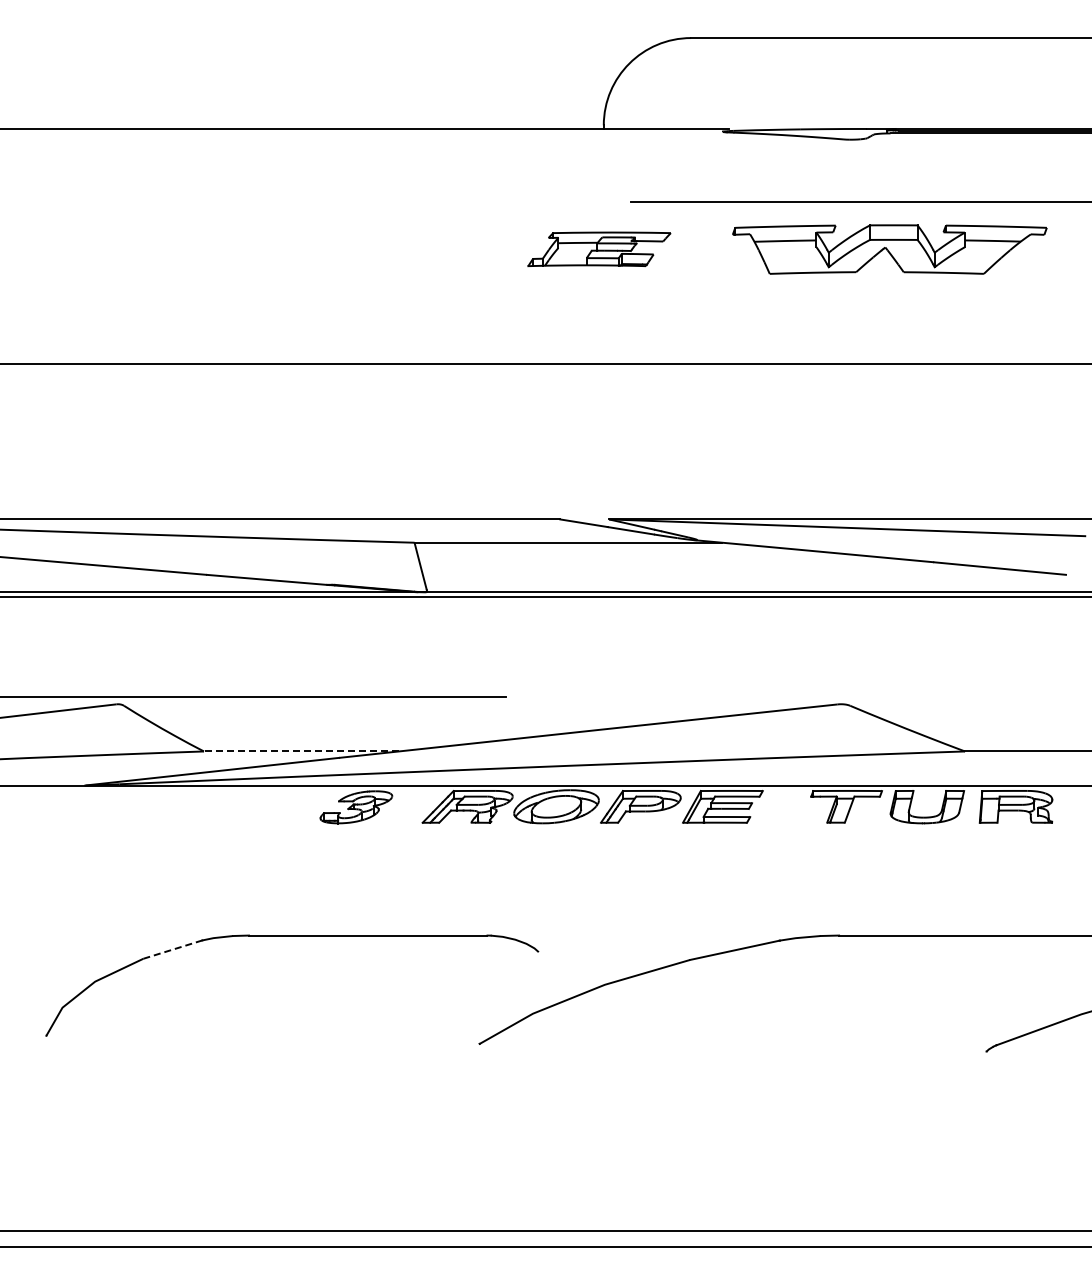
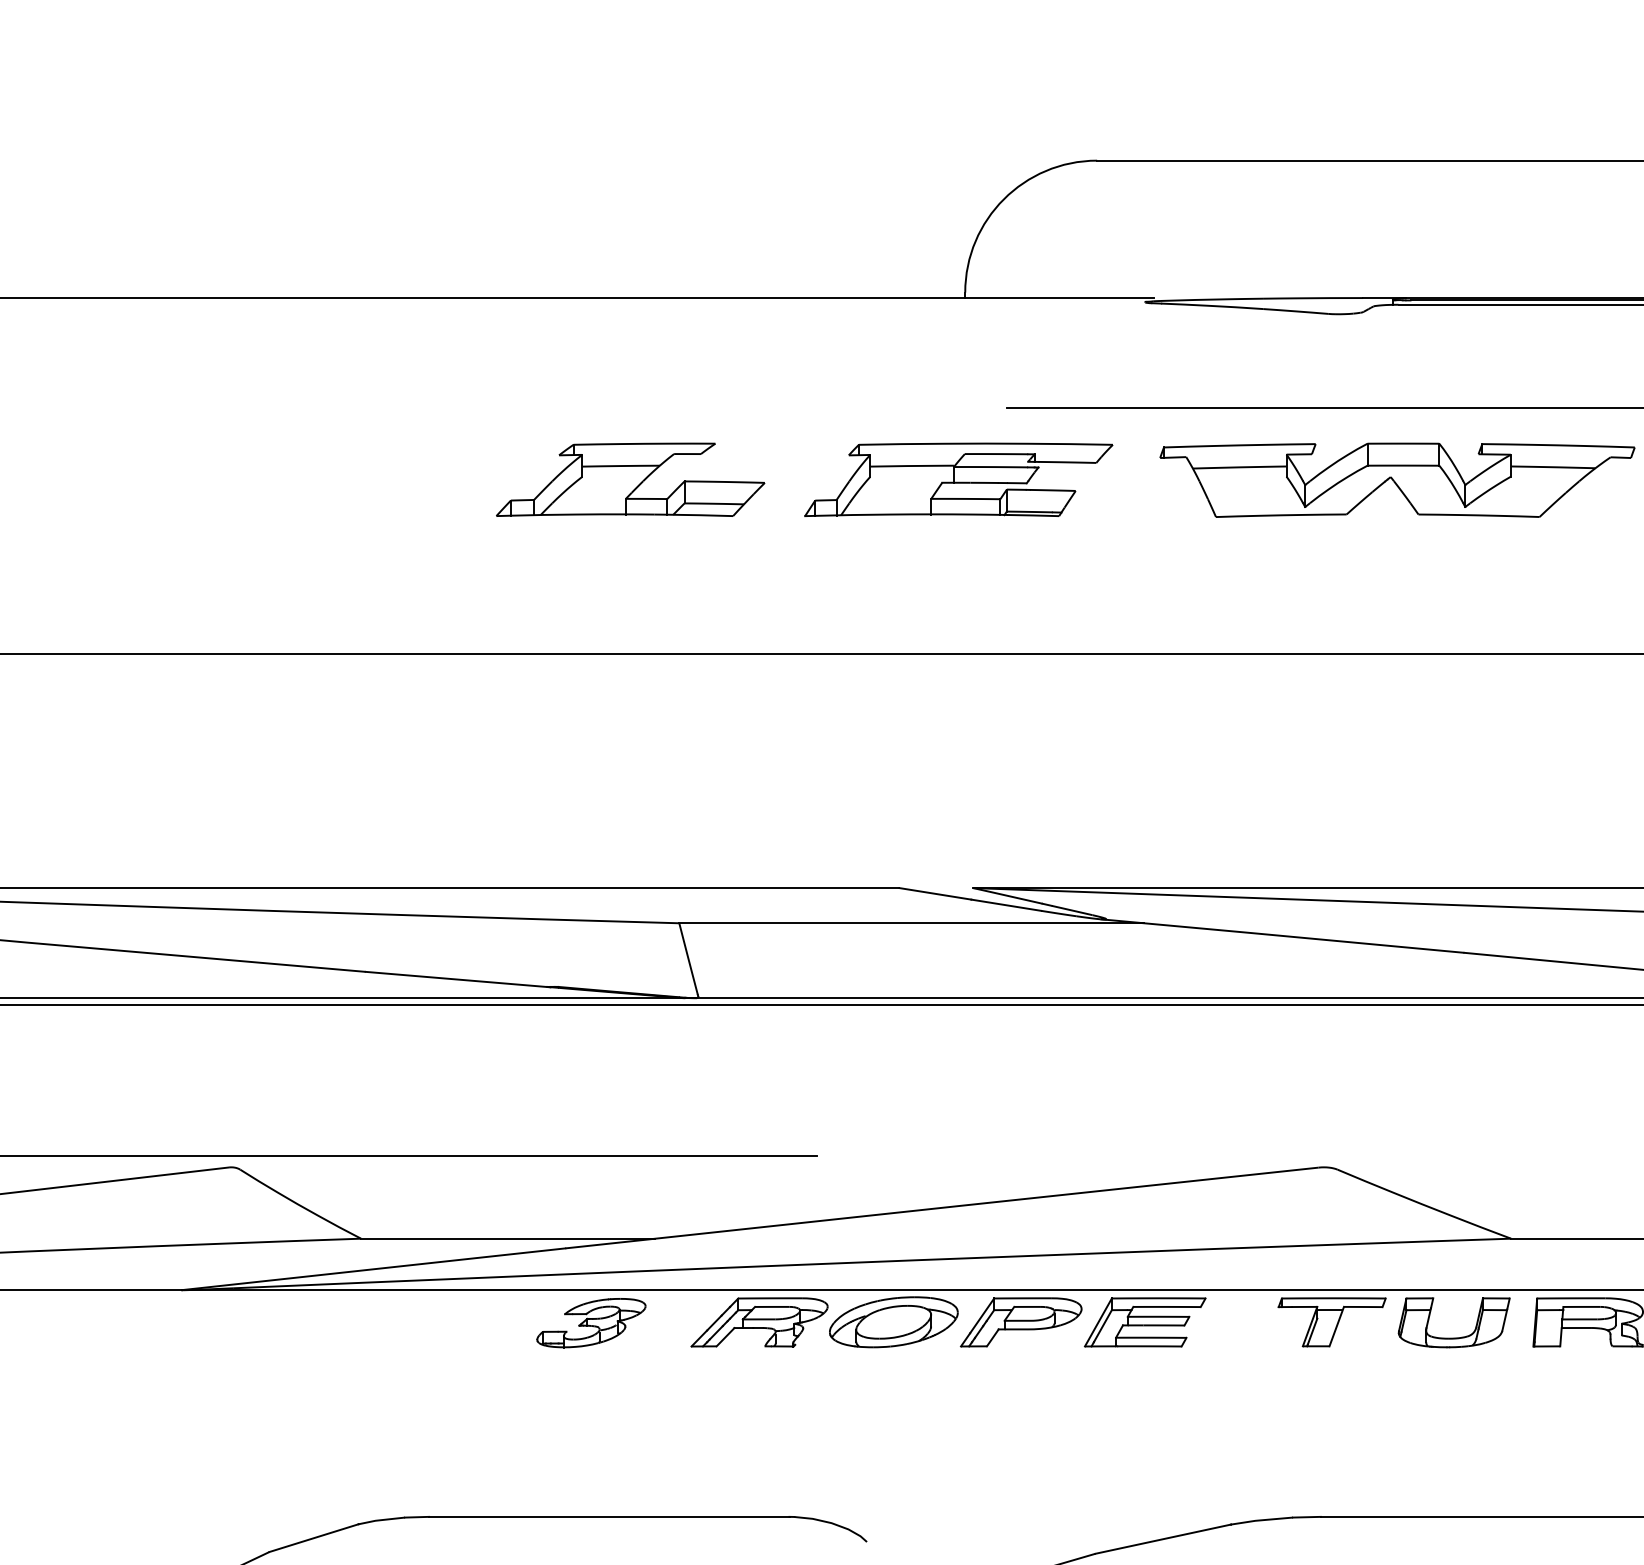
part: (382, 249) -> (630, 480), added
part: (599, 249) -> (958, 480), size x1.43
line: (300, 751) -> (506, 1238), dashed -> solid
line: (172, 949) -> (313, 1537), dashed -> solid

